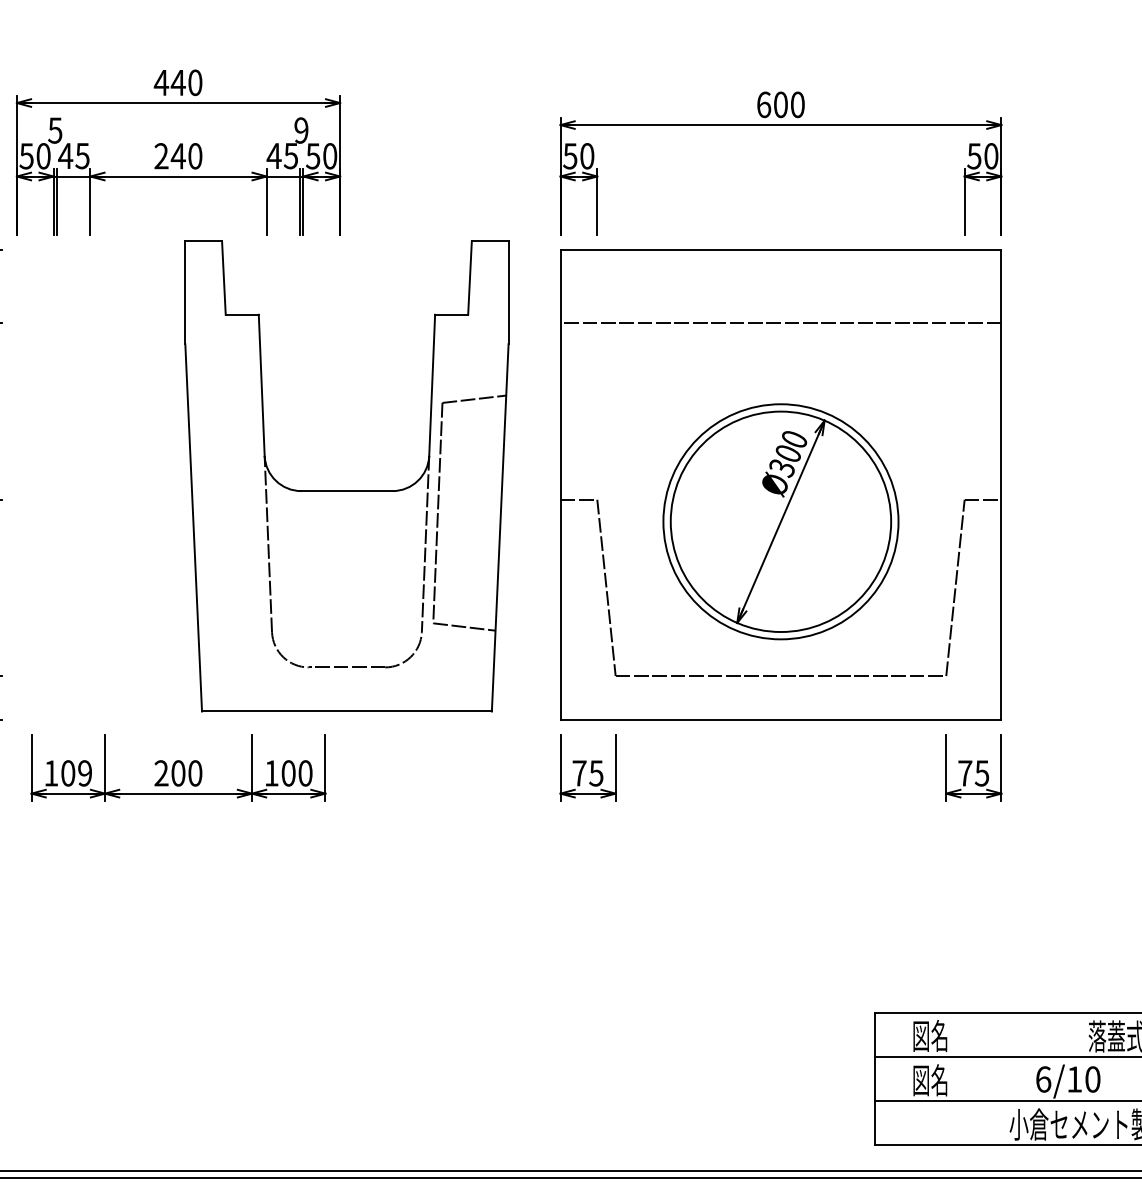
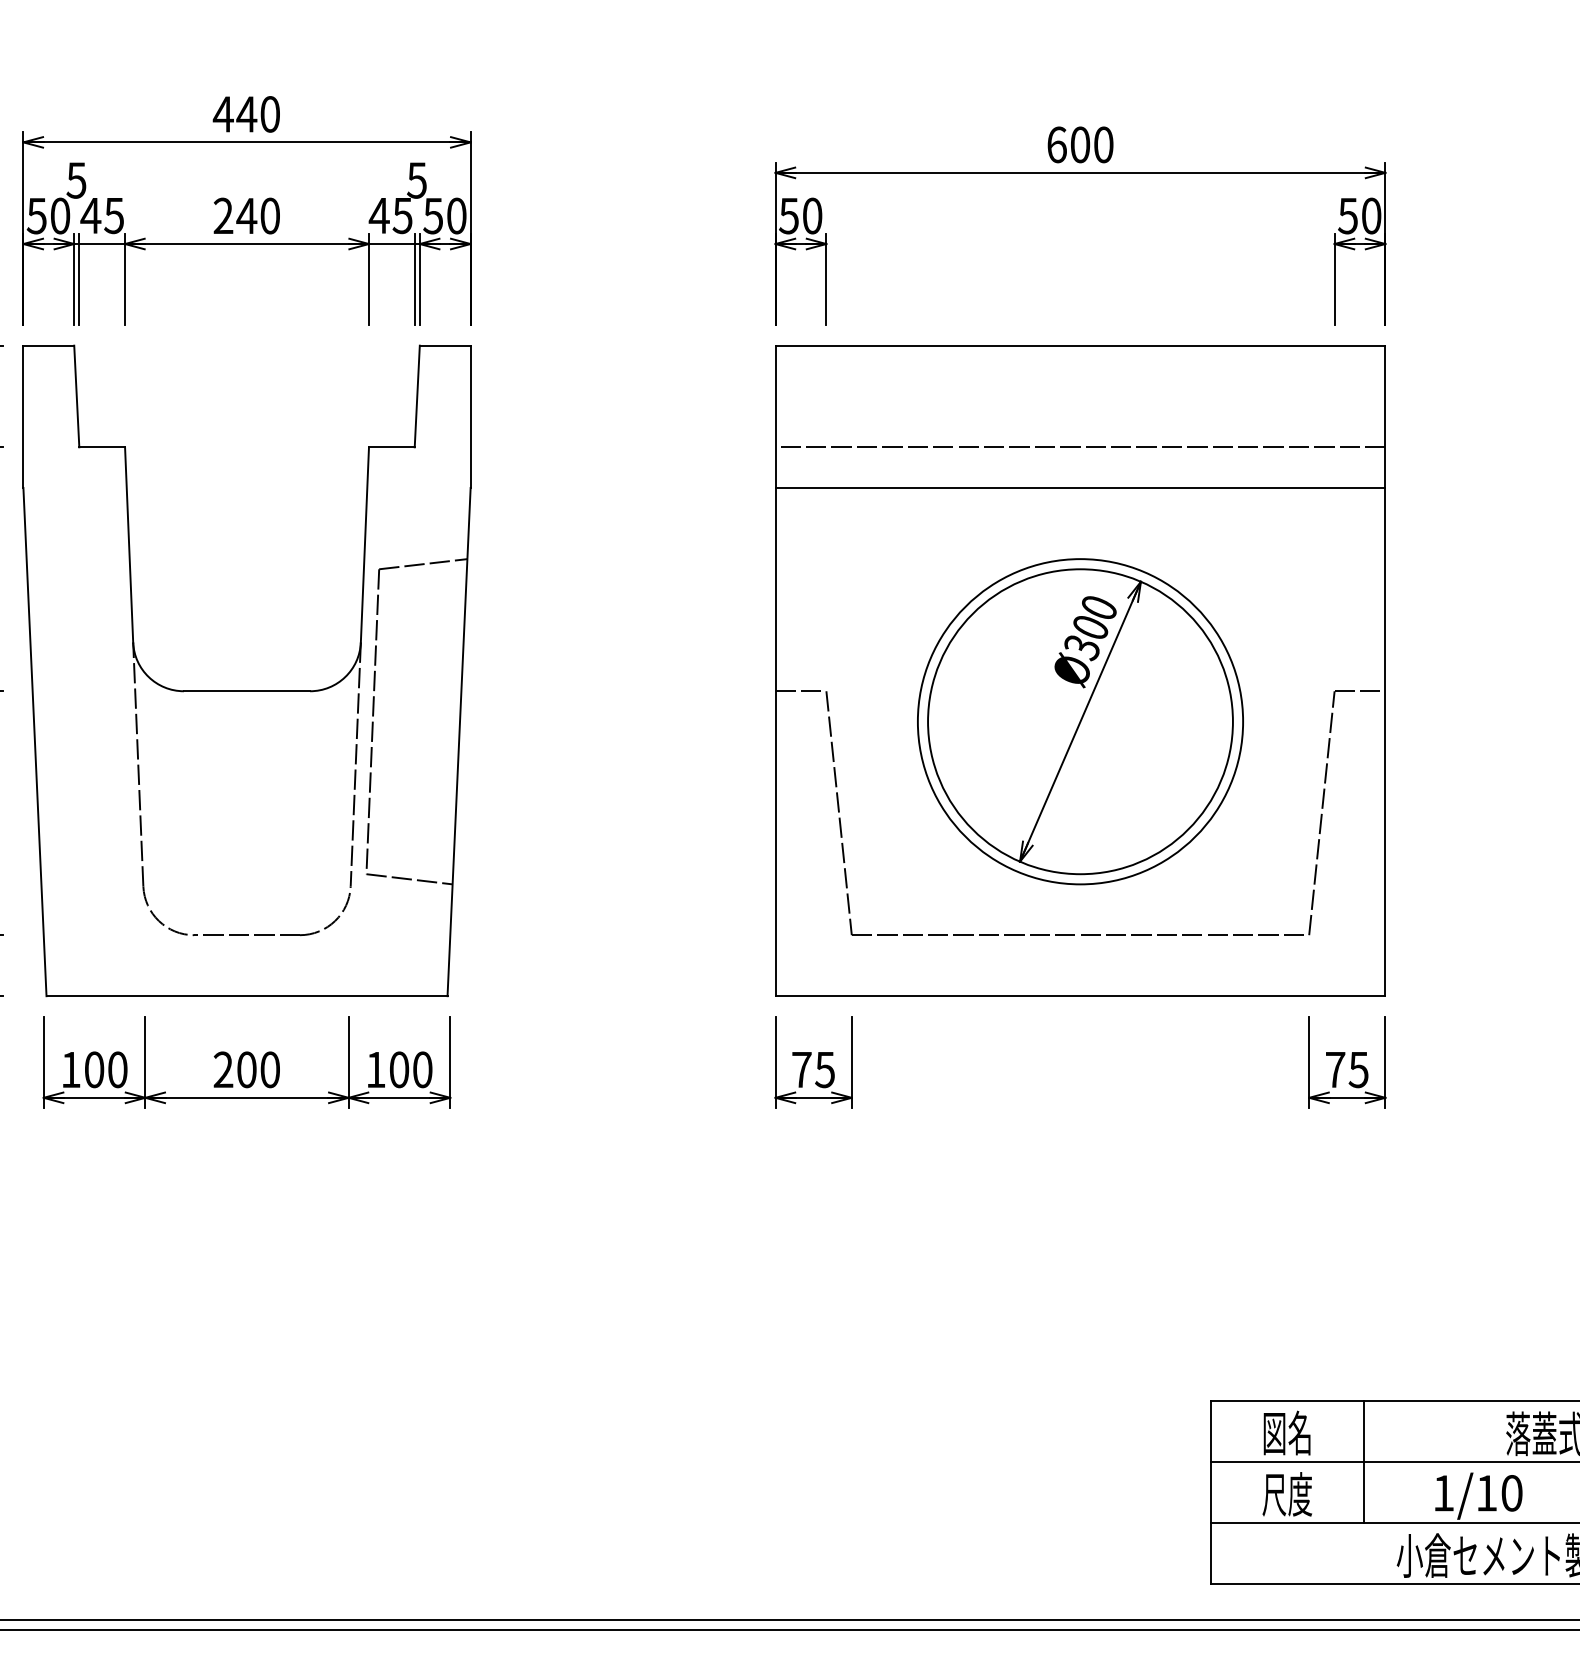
text: (301, 130) -> (416, 180), 9 -> 5
line: (780, 352) -> (1080, 487), added
part: (346, 490) -> (246, 690), moved
text: (84, 773) -> (117, 1069), 109 -> 100
line: (985, 1057) -> (1363, 1462), added
text: (1043, 1079) -> (1443, 1493), 6/10 -> 1/10
text: (930, 1080) -> (1287, 1494), 図名 -> 尺度

